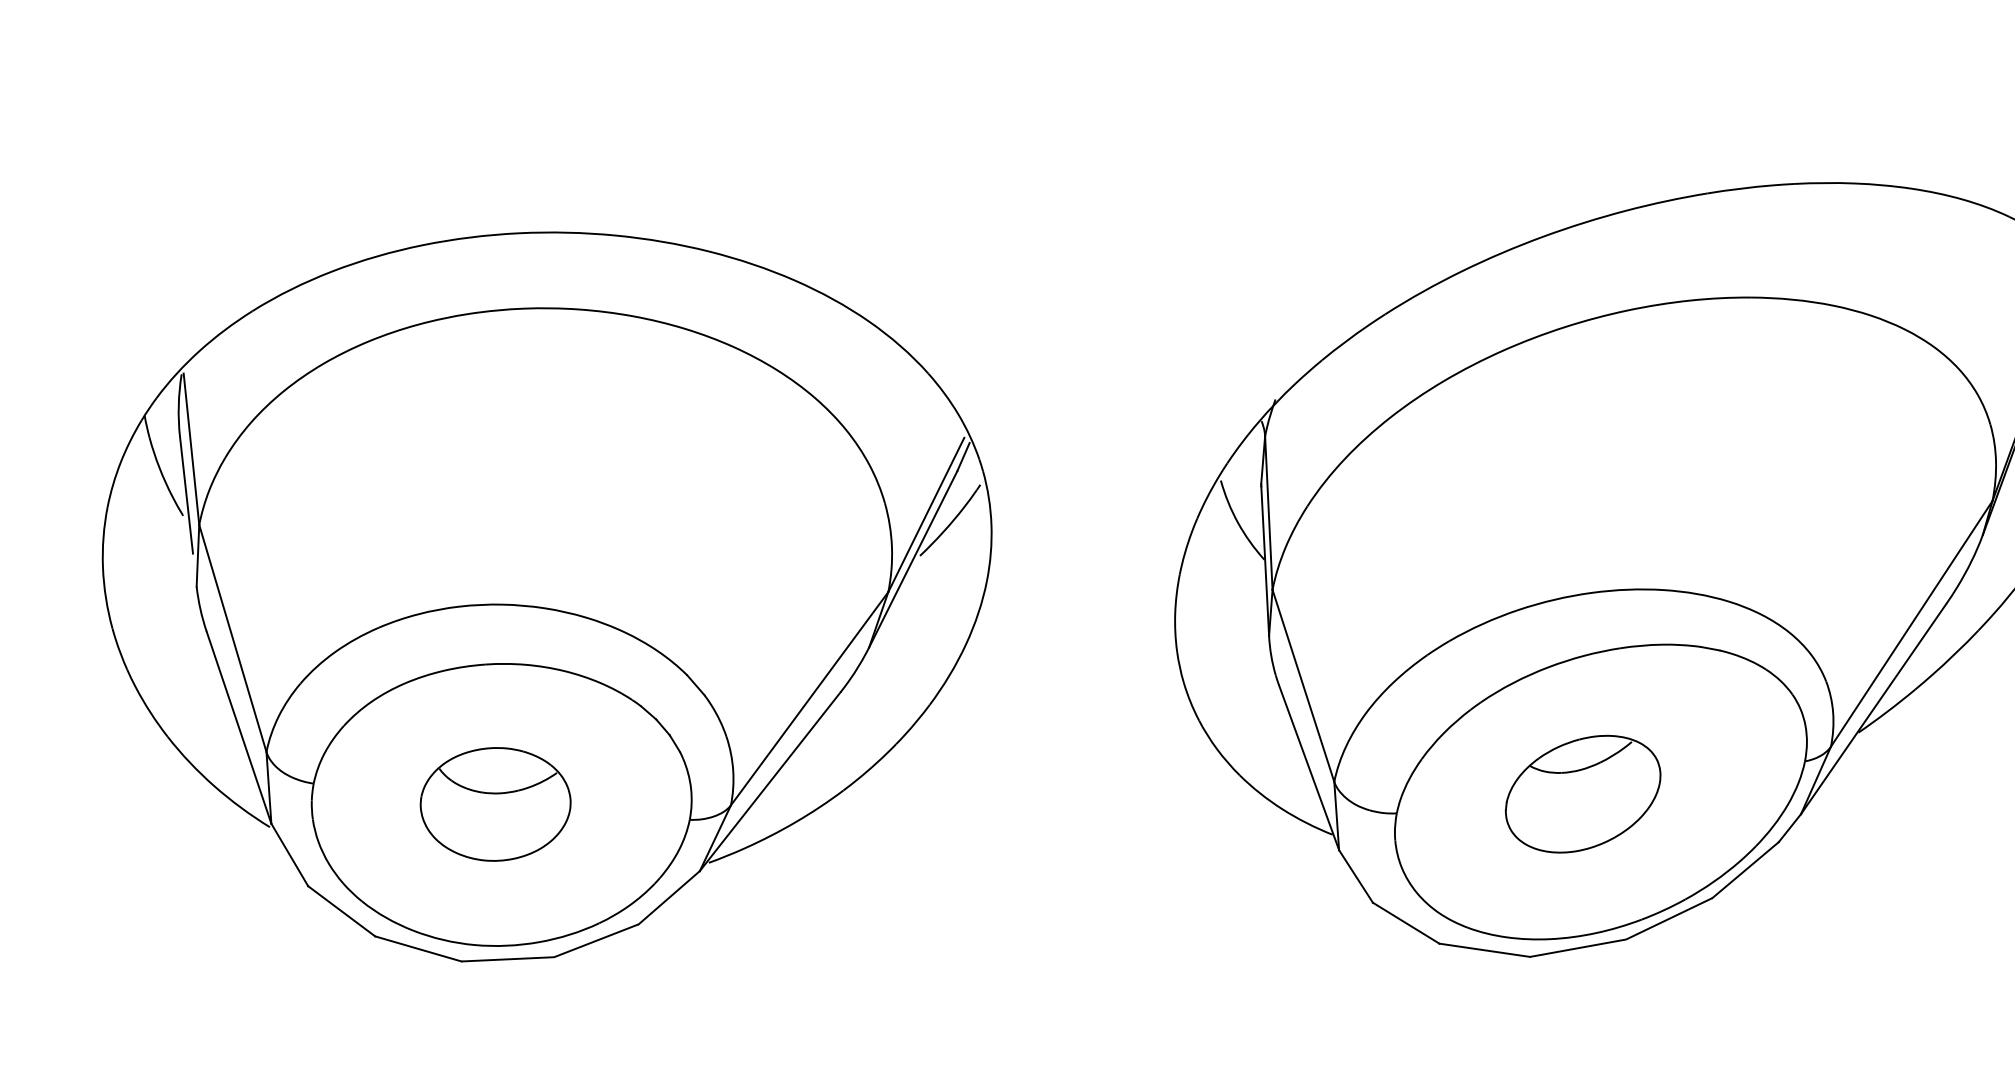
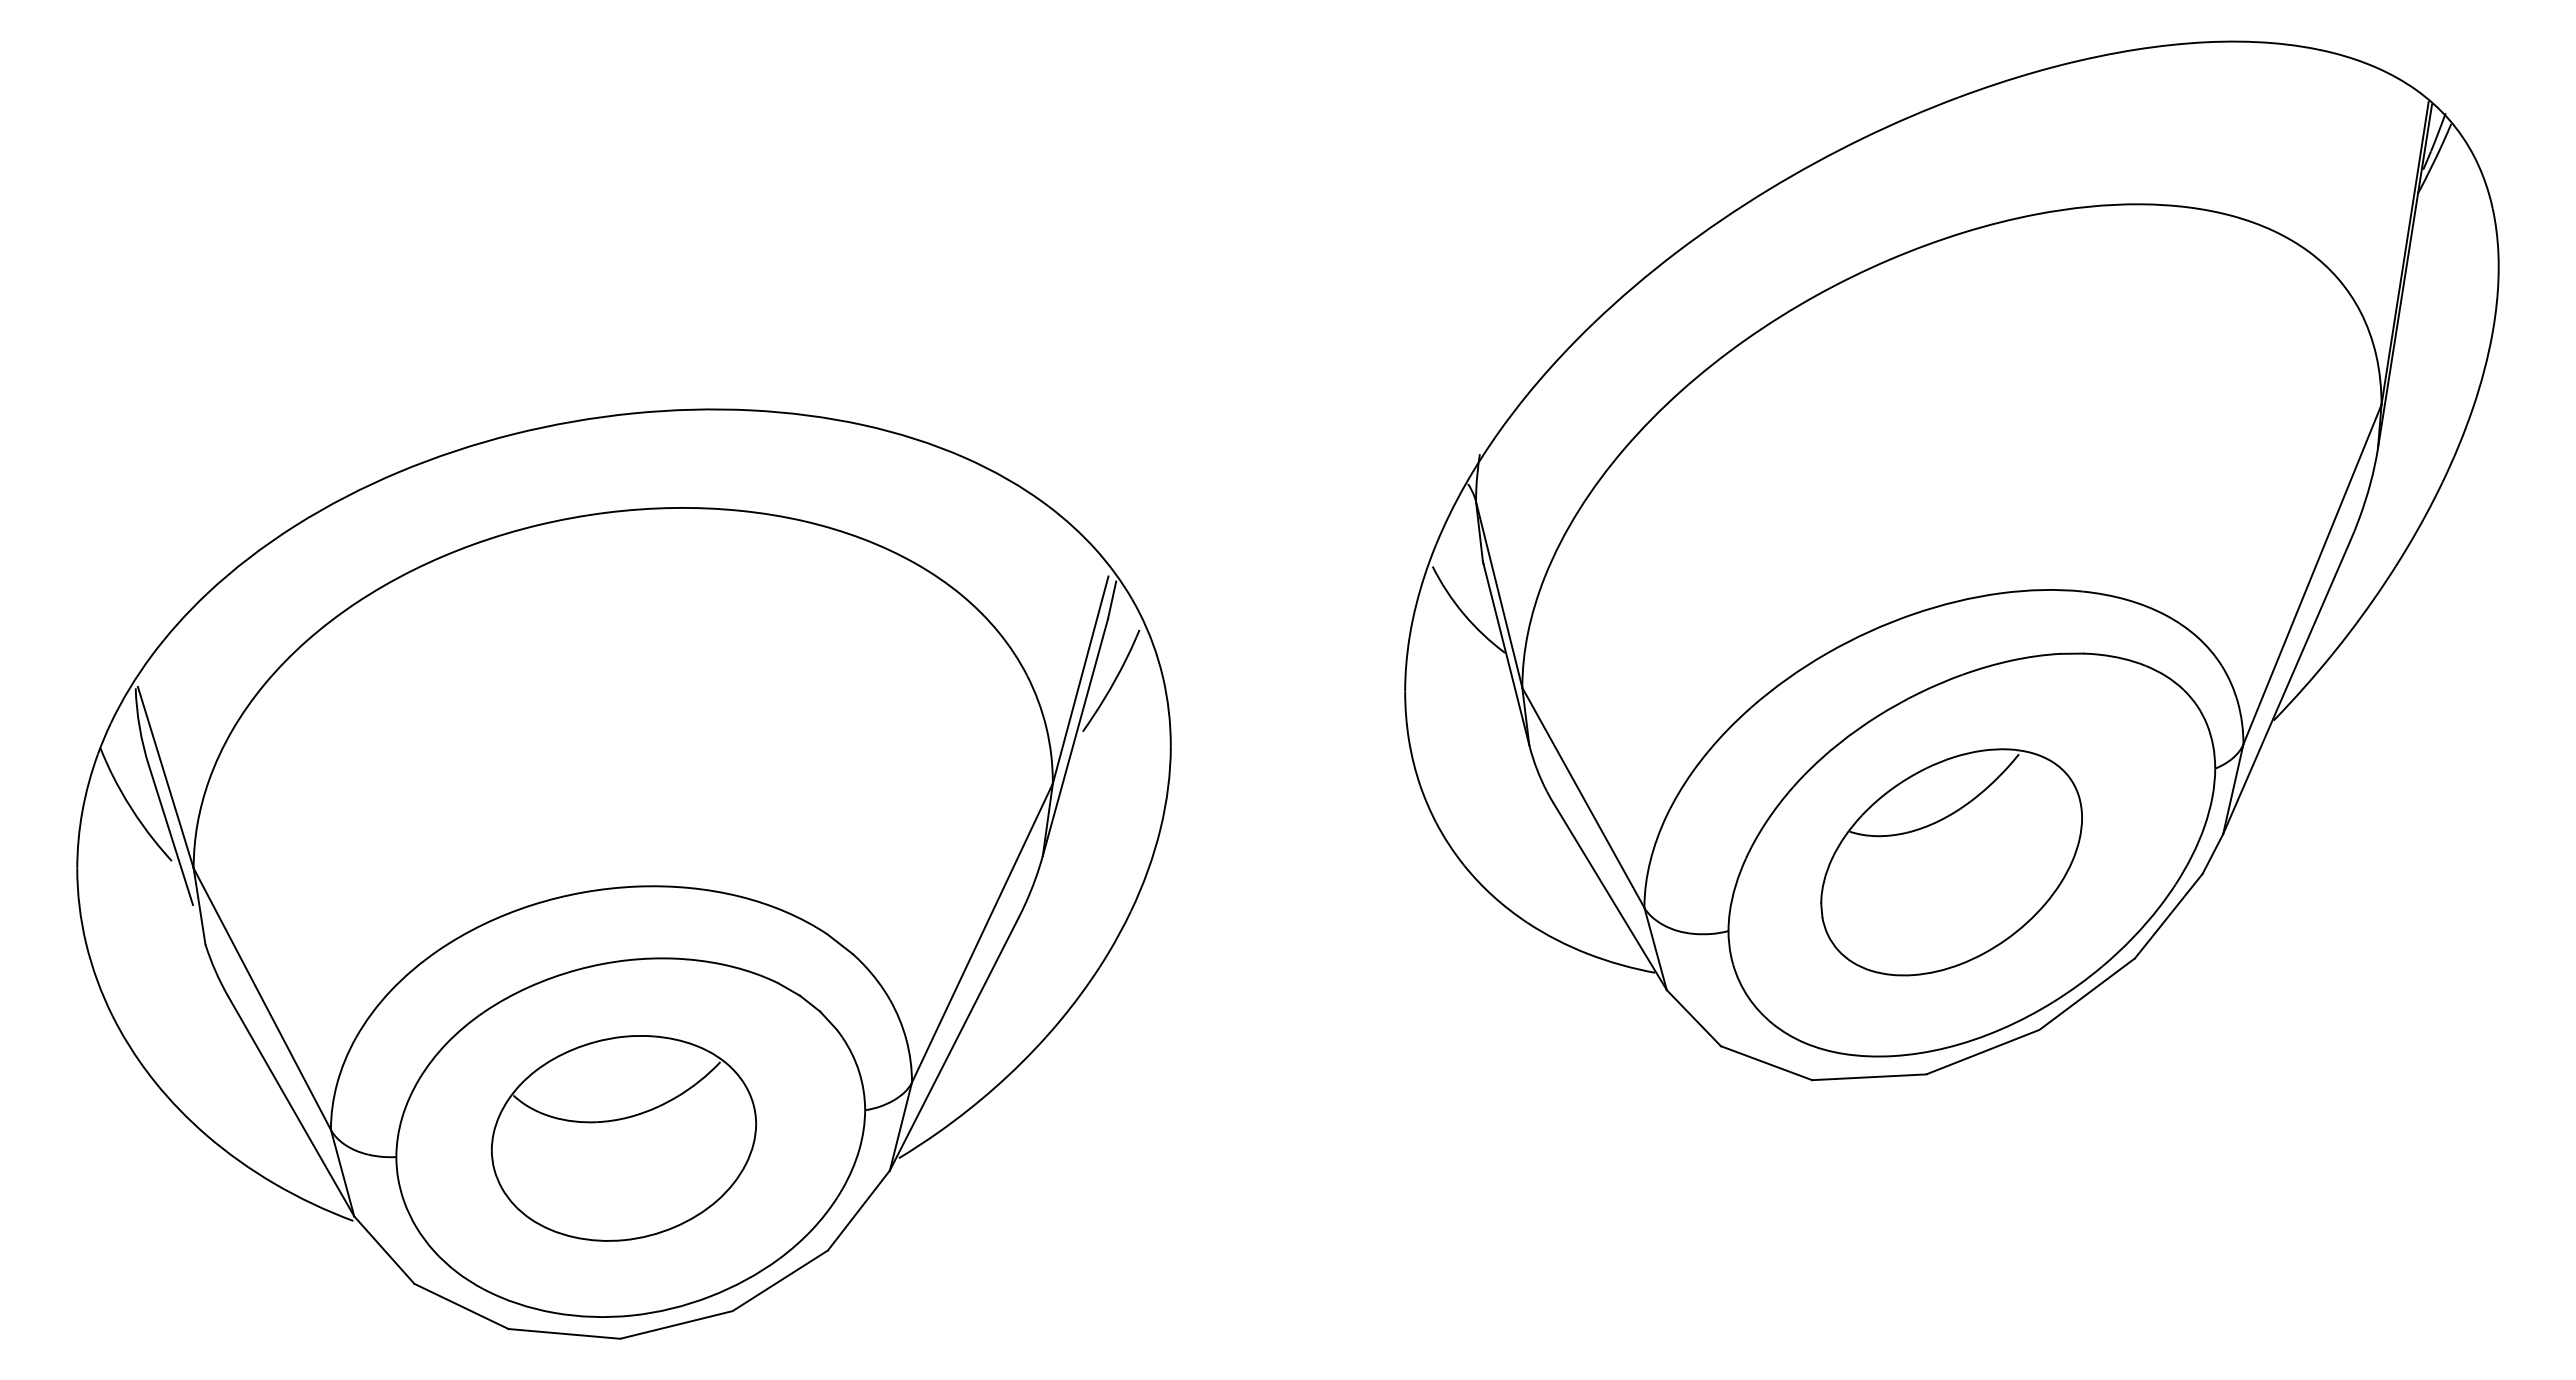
part: (1582, 794) -> (1951, 862), size x1.43
part: (495, 804) -> (623, 1138), size x1.43

